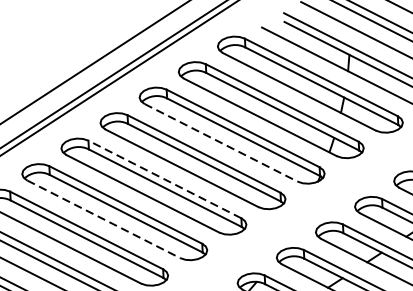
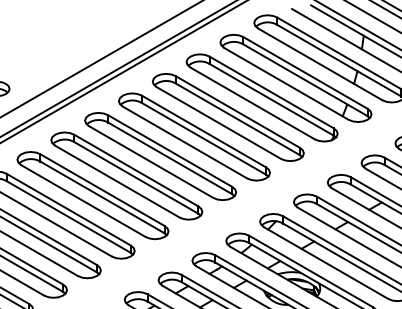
line: (220, 142) -> (252, 103), dashed -> solid
line: (165, 179) -> (204, 131), dashed -> solid
line: (104, 219) -> (151, 162), dashed -> solid

